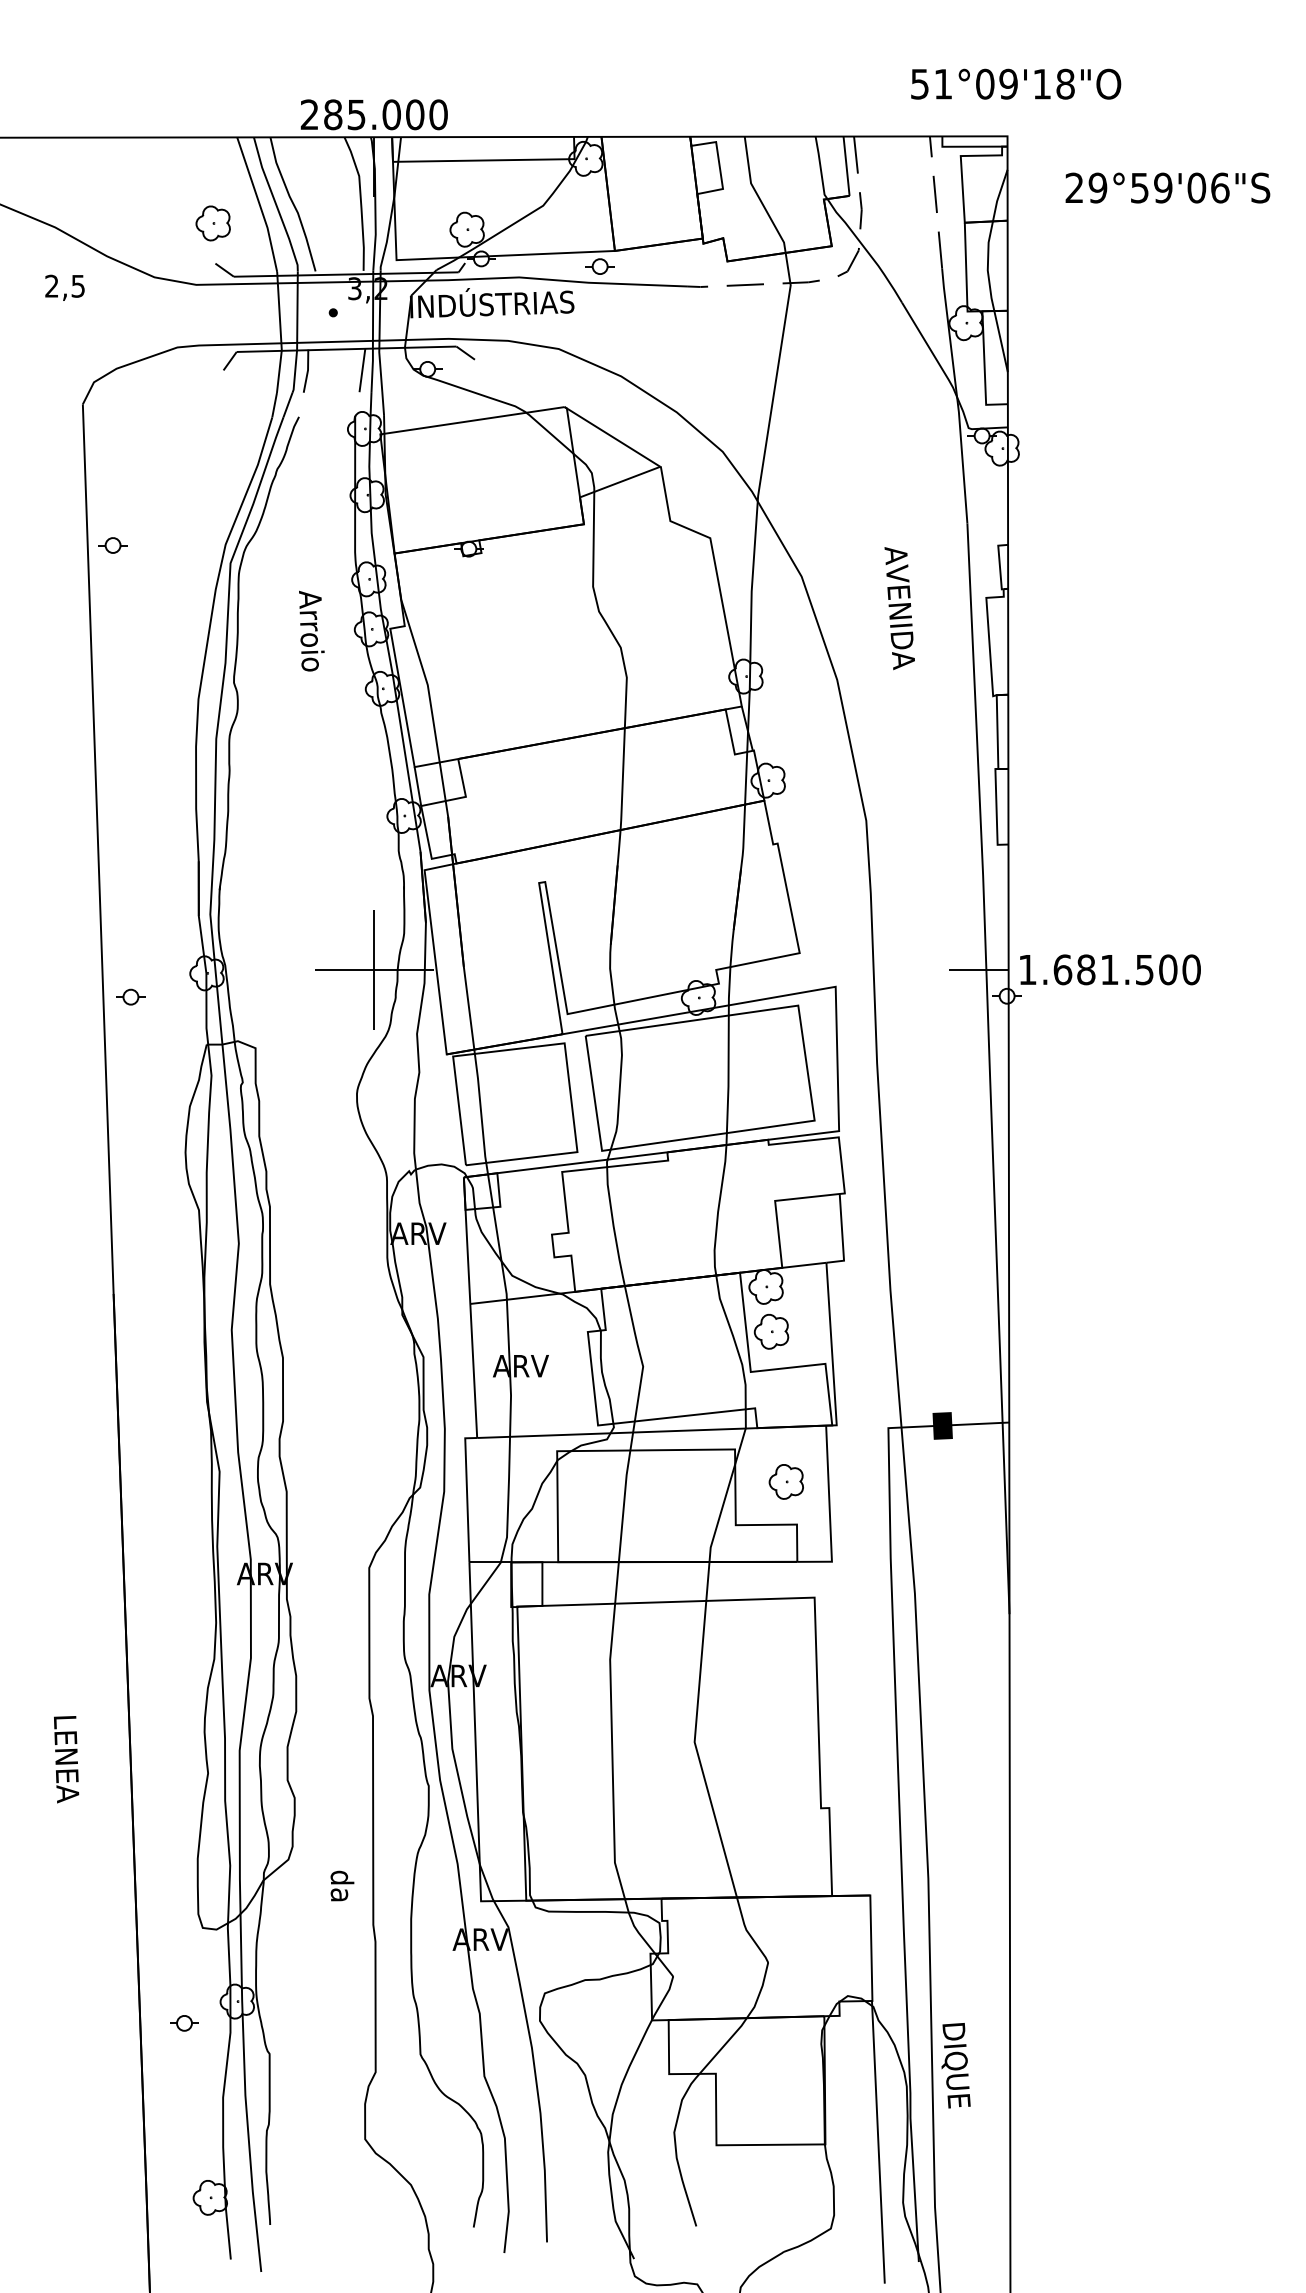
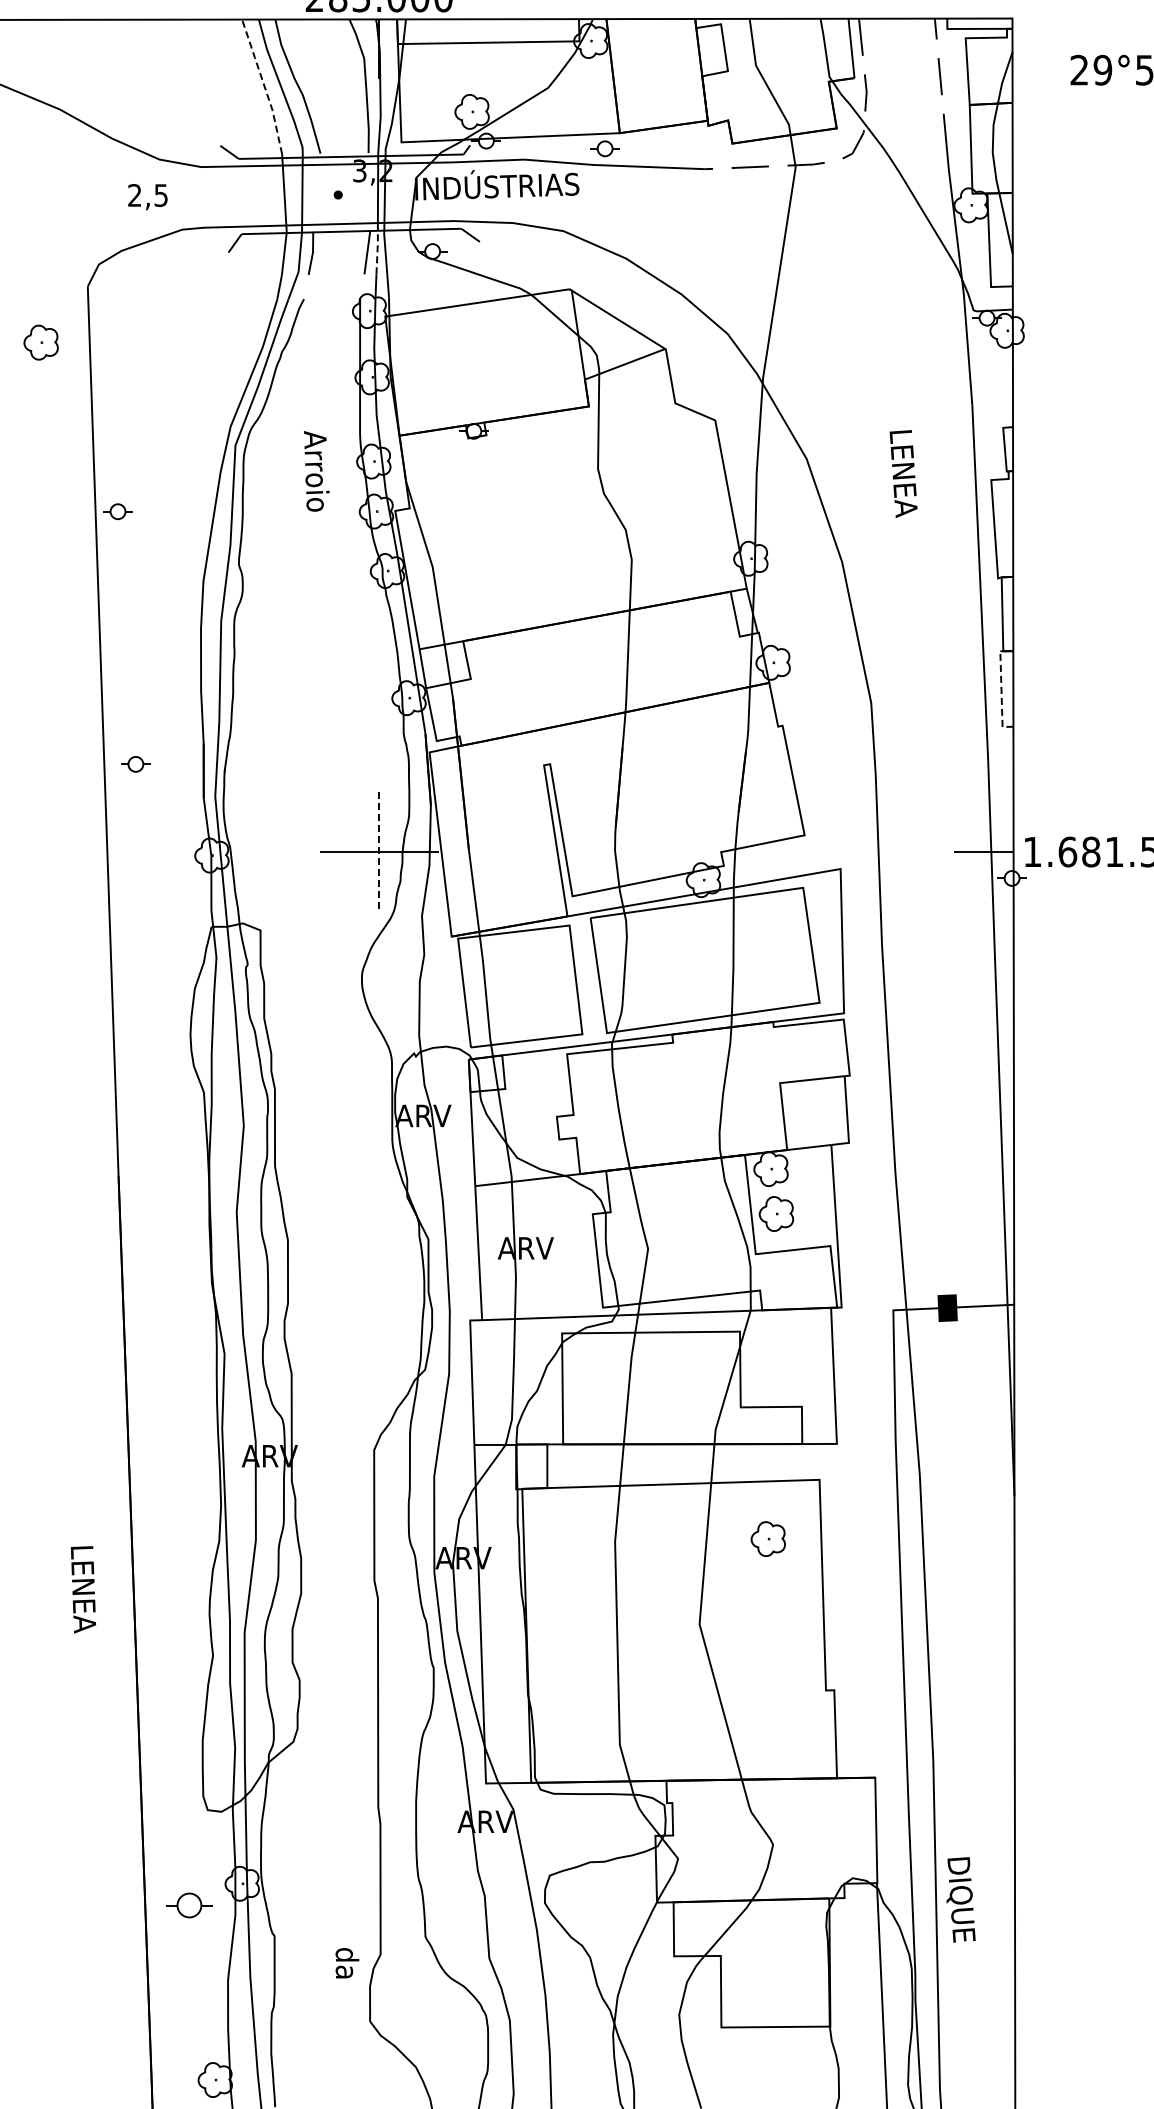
line: (259, 203) -> (264, 85), solid -> dashed
part: (212, 223) -> (40, 342), moved
text: (64, 287) -> (147, 196), moved
line: (372, 369) -> (377, 251), solid -> dashed
part: (112, 545) -> (117, 511), moved
text: (899, 608) -> (904, 490), AVENIDA -> LENEA
text: (311, 630) -> (316, 470), moved
line: (996, 810) -> (1001, 692), solid -> dashed
line: (374, 969) -> (379, 851), solid -> dashed
part: (130, 996) -> (135, 763), moved
part: (785, 1481) -> (767, 1538), moved
text: (66, 1759) -> (83, 1589), moved
text: (342, 1885) -> (347, 1962), moved
part: (184, 2023) -> (189, 1905), size x1.6
text: (955, 2065) -> (960, 1899), moved

